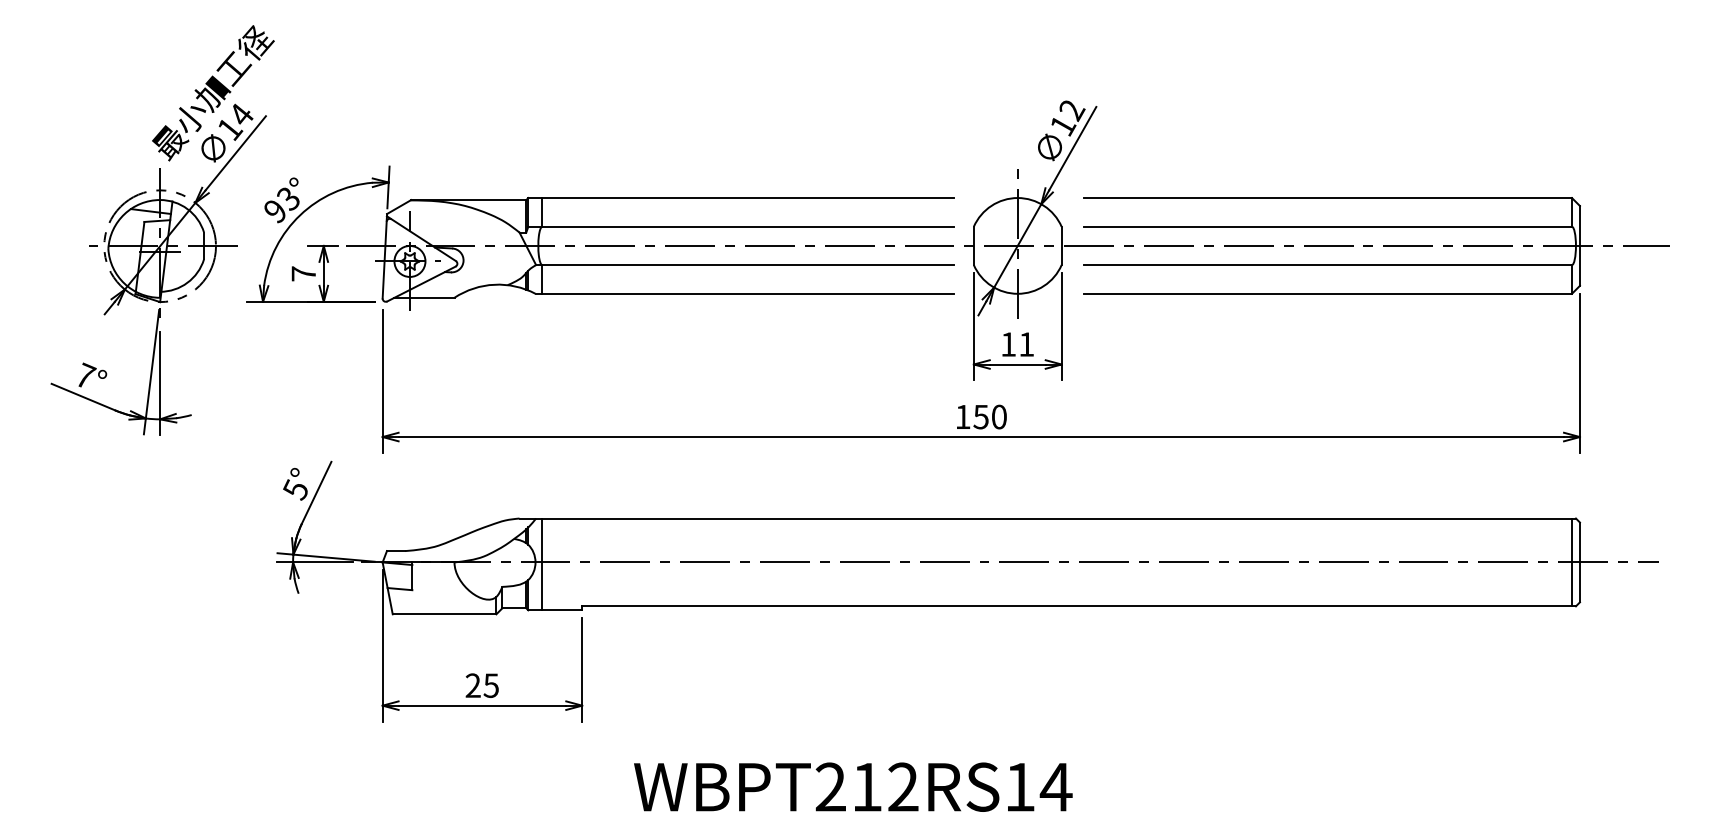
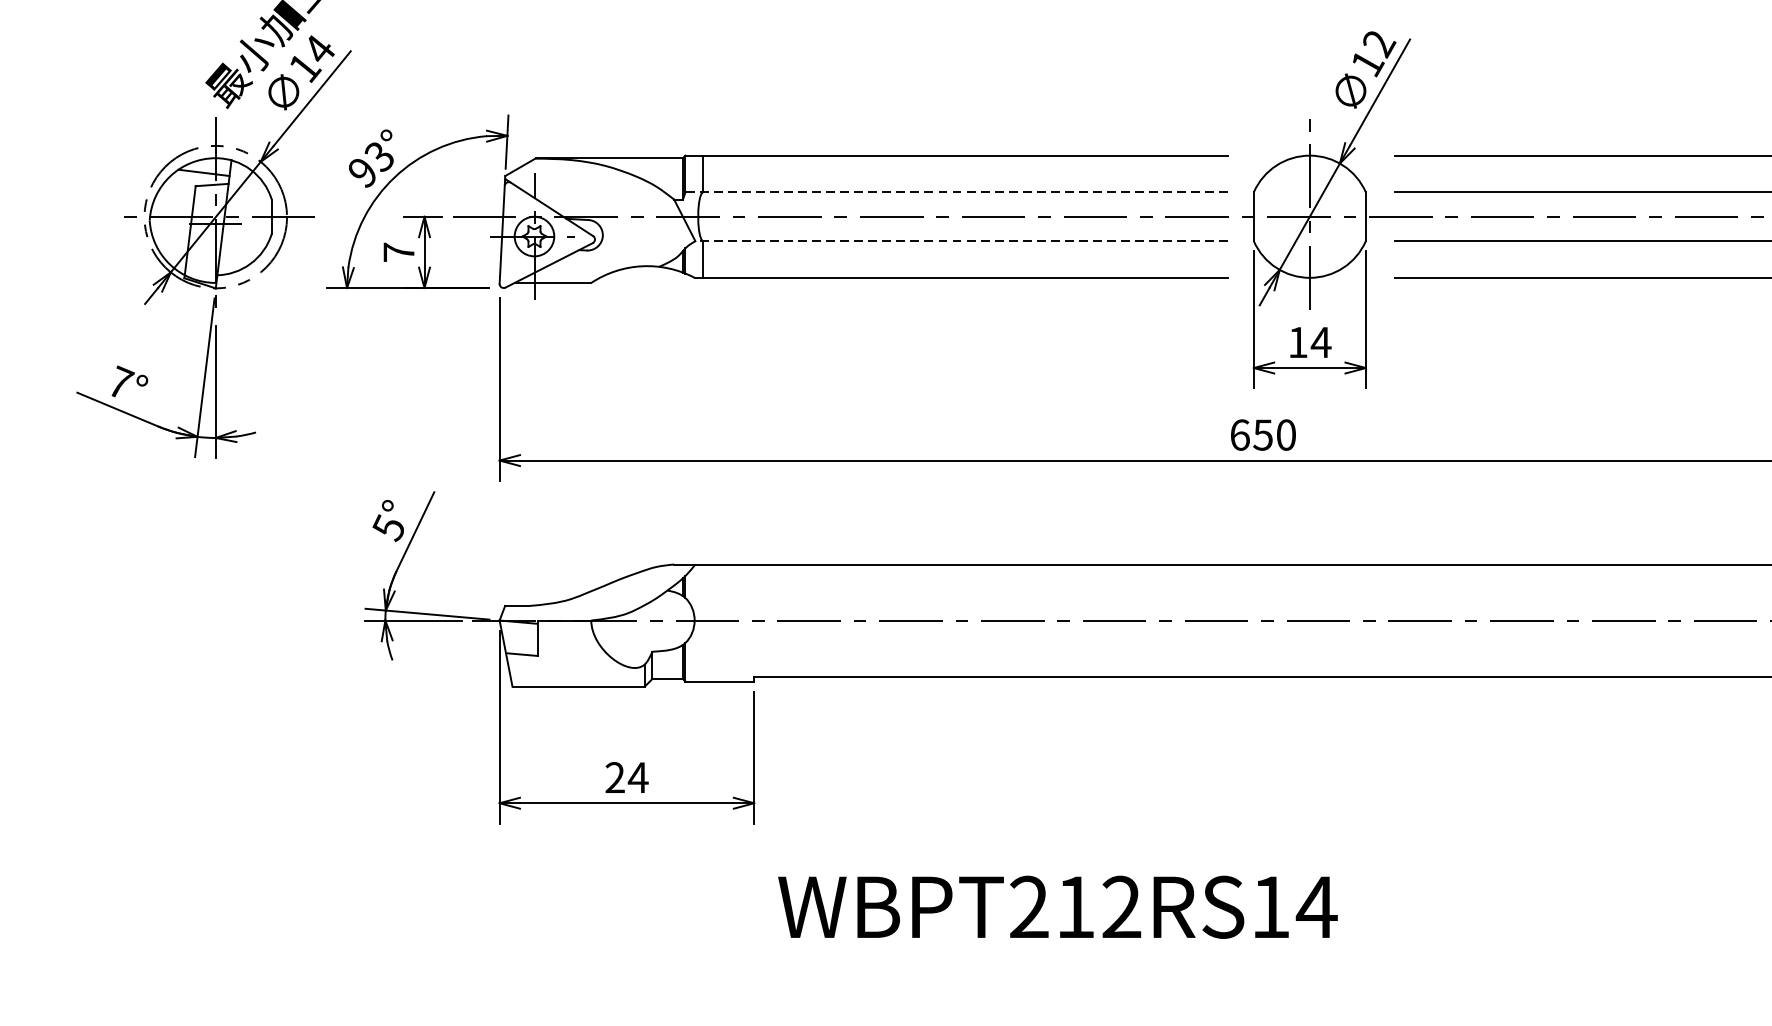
line: (741, 226) -> (957, 191), solid -> dashed
line: (744, 265) -> (961, 241), solid -> dashed
text: (1026, 344) -> (1320, 342), 11 -> 14
text: (963, 416) -> (1240, 434), 150 -> 650
line: (542, 564) -> (703, 623), removed
text: (491, 685) -> (638, 777), 25 -> 24
text: (853, 786) -> (1058, 906), moved

